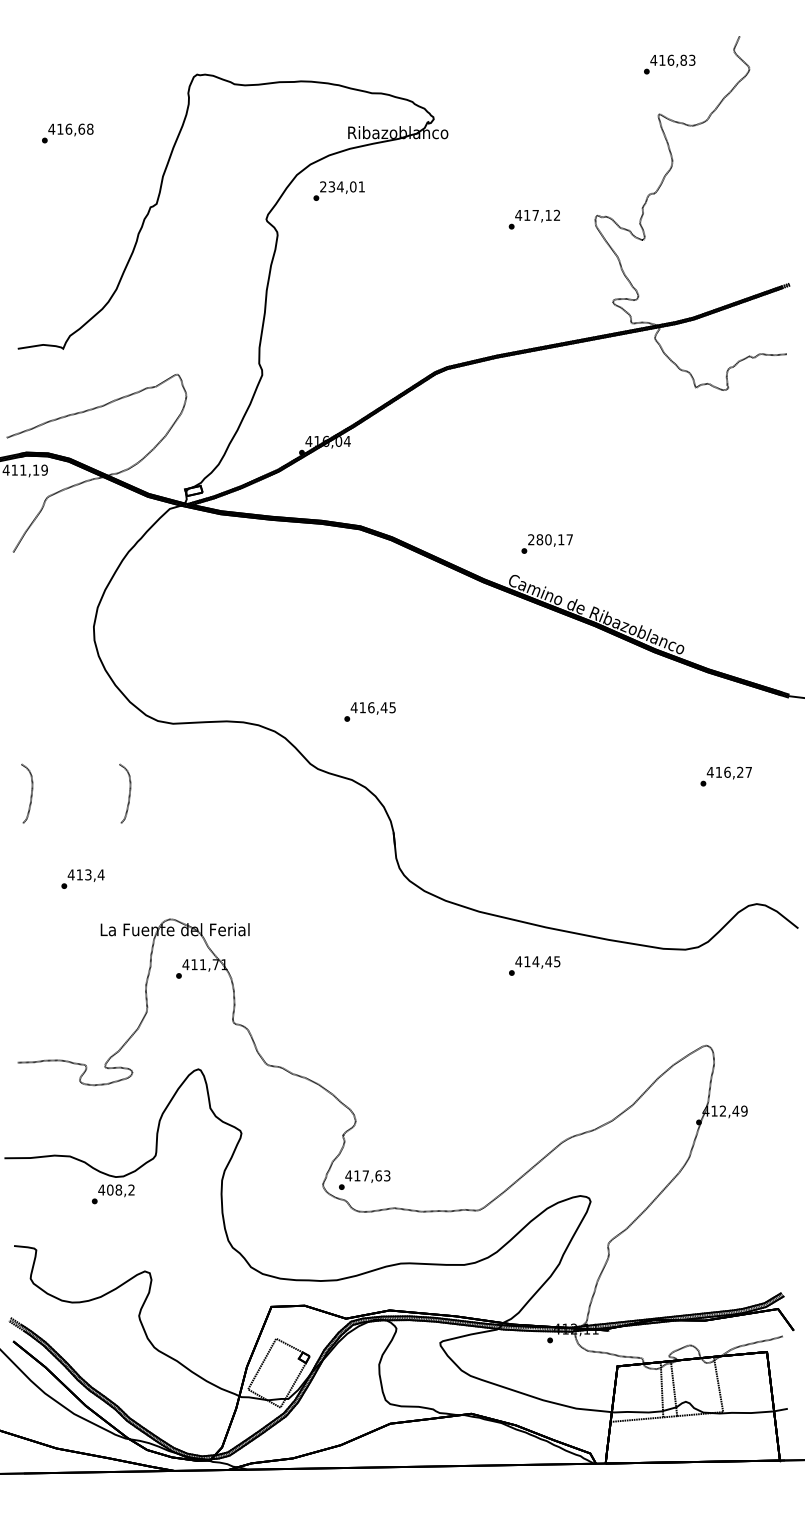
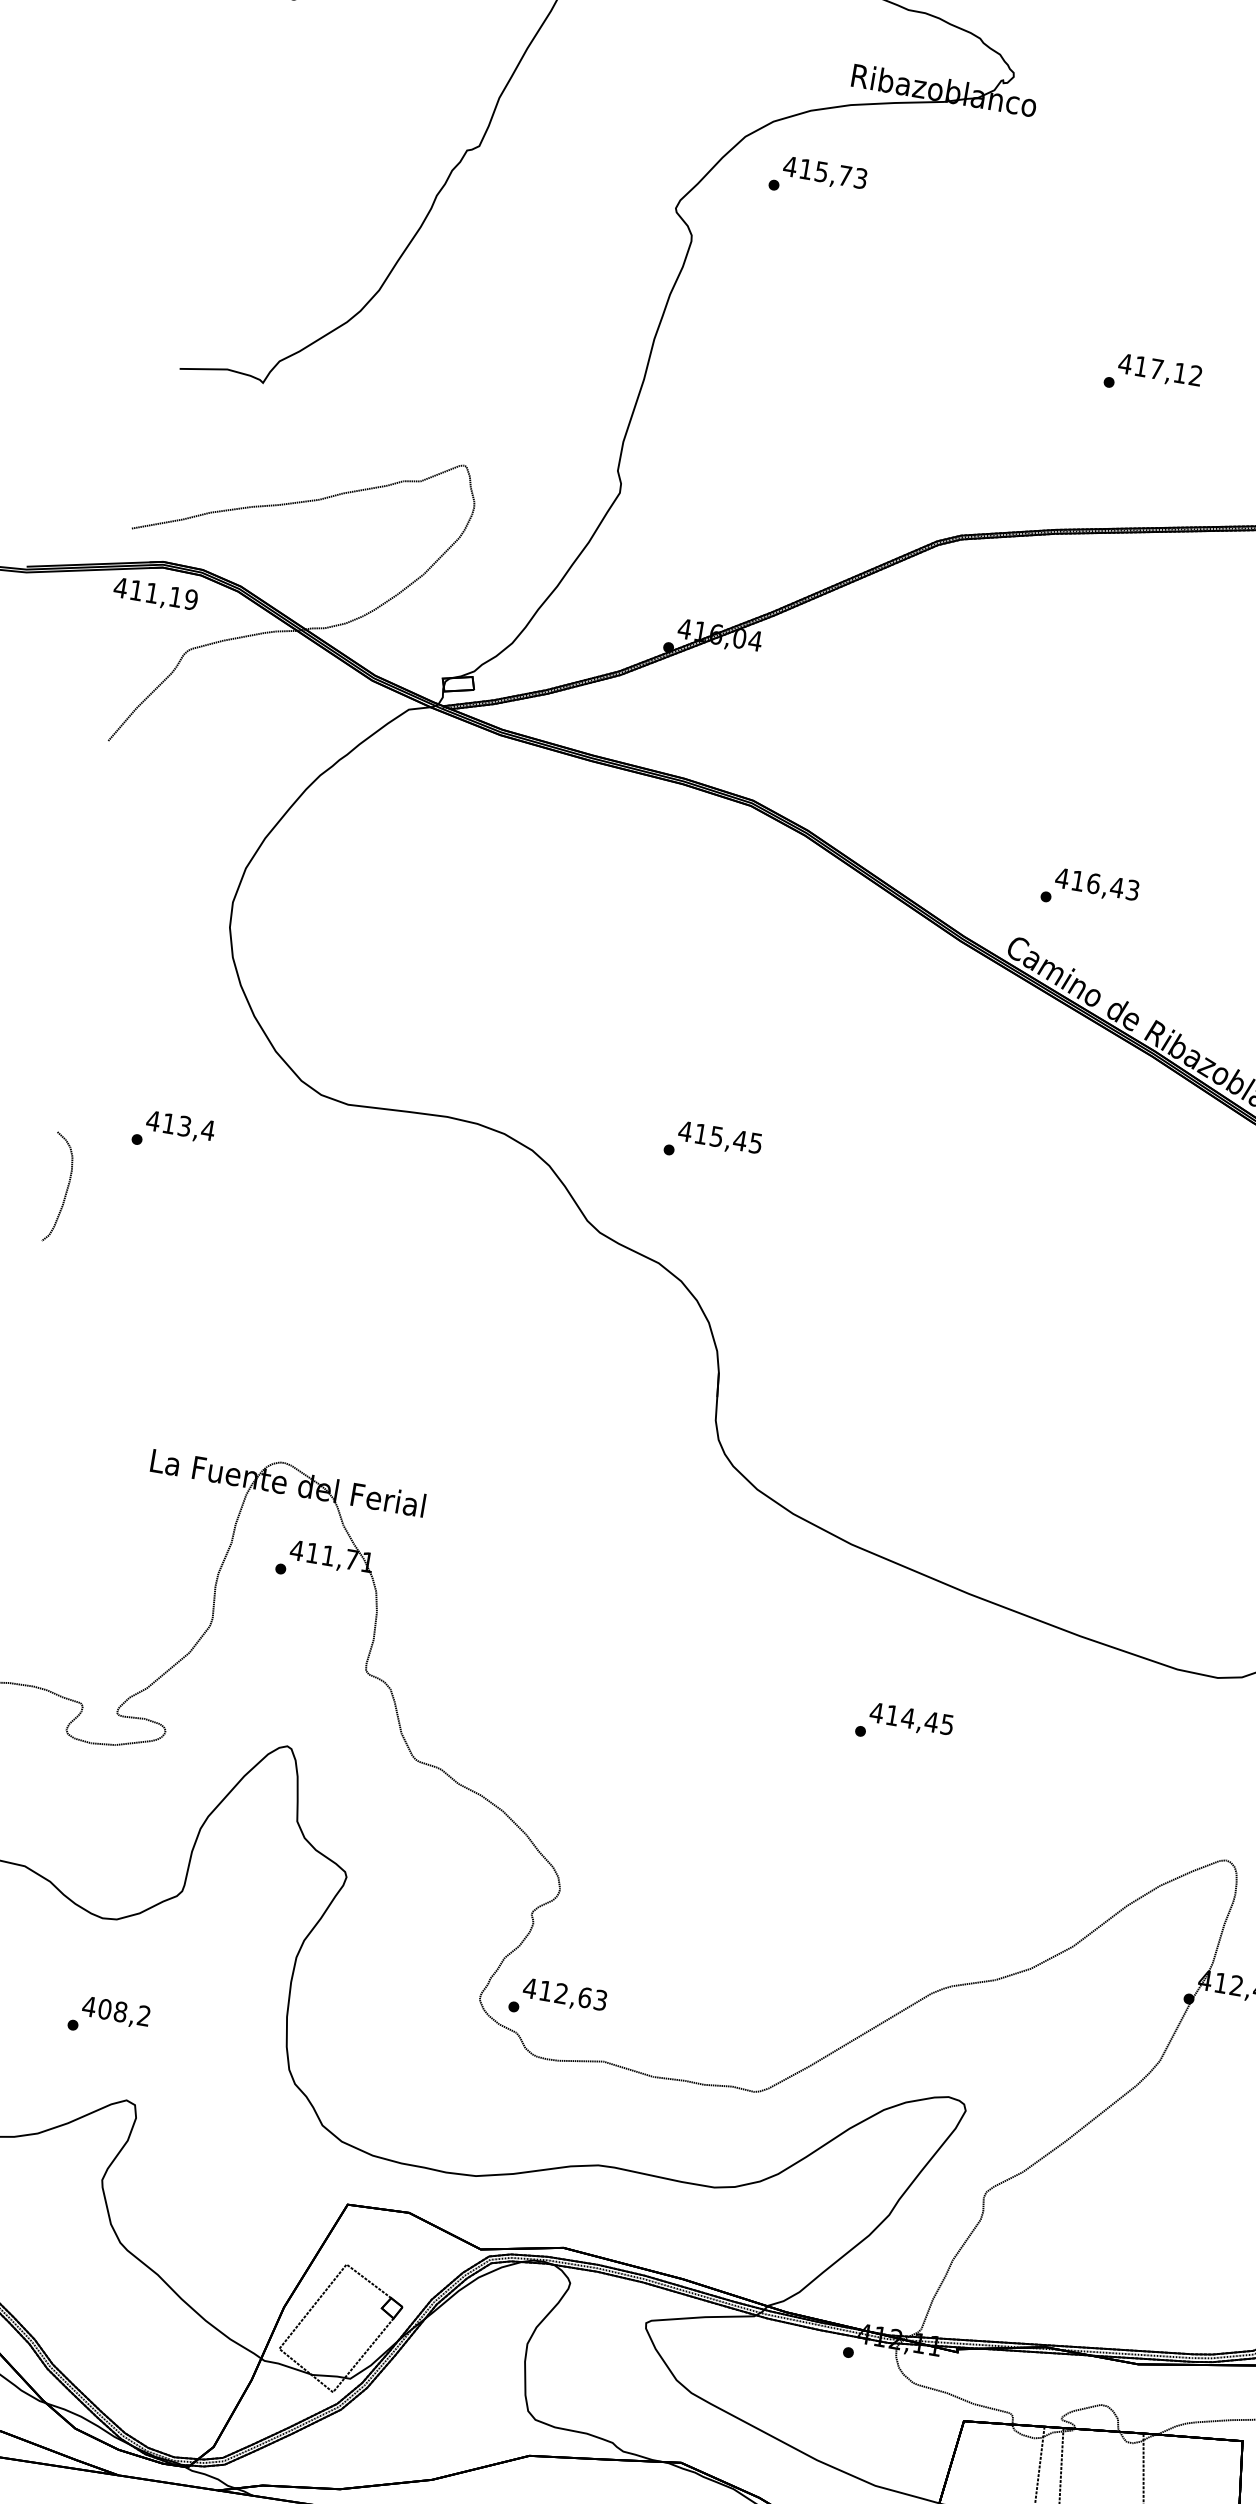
text: (341, 186) -> (823, 171), 234,01 -> 415,73
text: (533, 219) -> (1151, 375), moved
text: (549, 539) -> (1095, 883), 280,17 -> 416,43
text: (371, 707) -> (717, 1136), 416,45 -> 415,45
curve: (128, 795) -> (244, 1222), removed
text: (82, 878) -> (172, 1131), moved
text: (534, 965) -> (904, 1724), moved
text: (365, 1175) -> (560, 1992), 417,63 -> 412,63
text: (112, 1194) -> (107, 2018), moved

